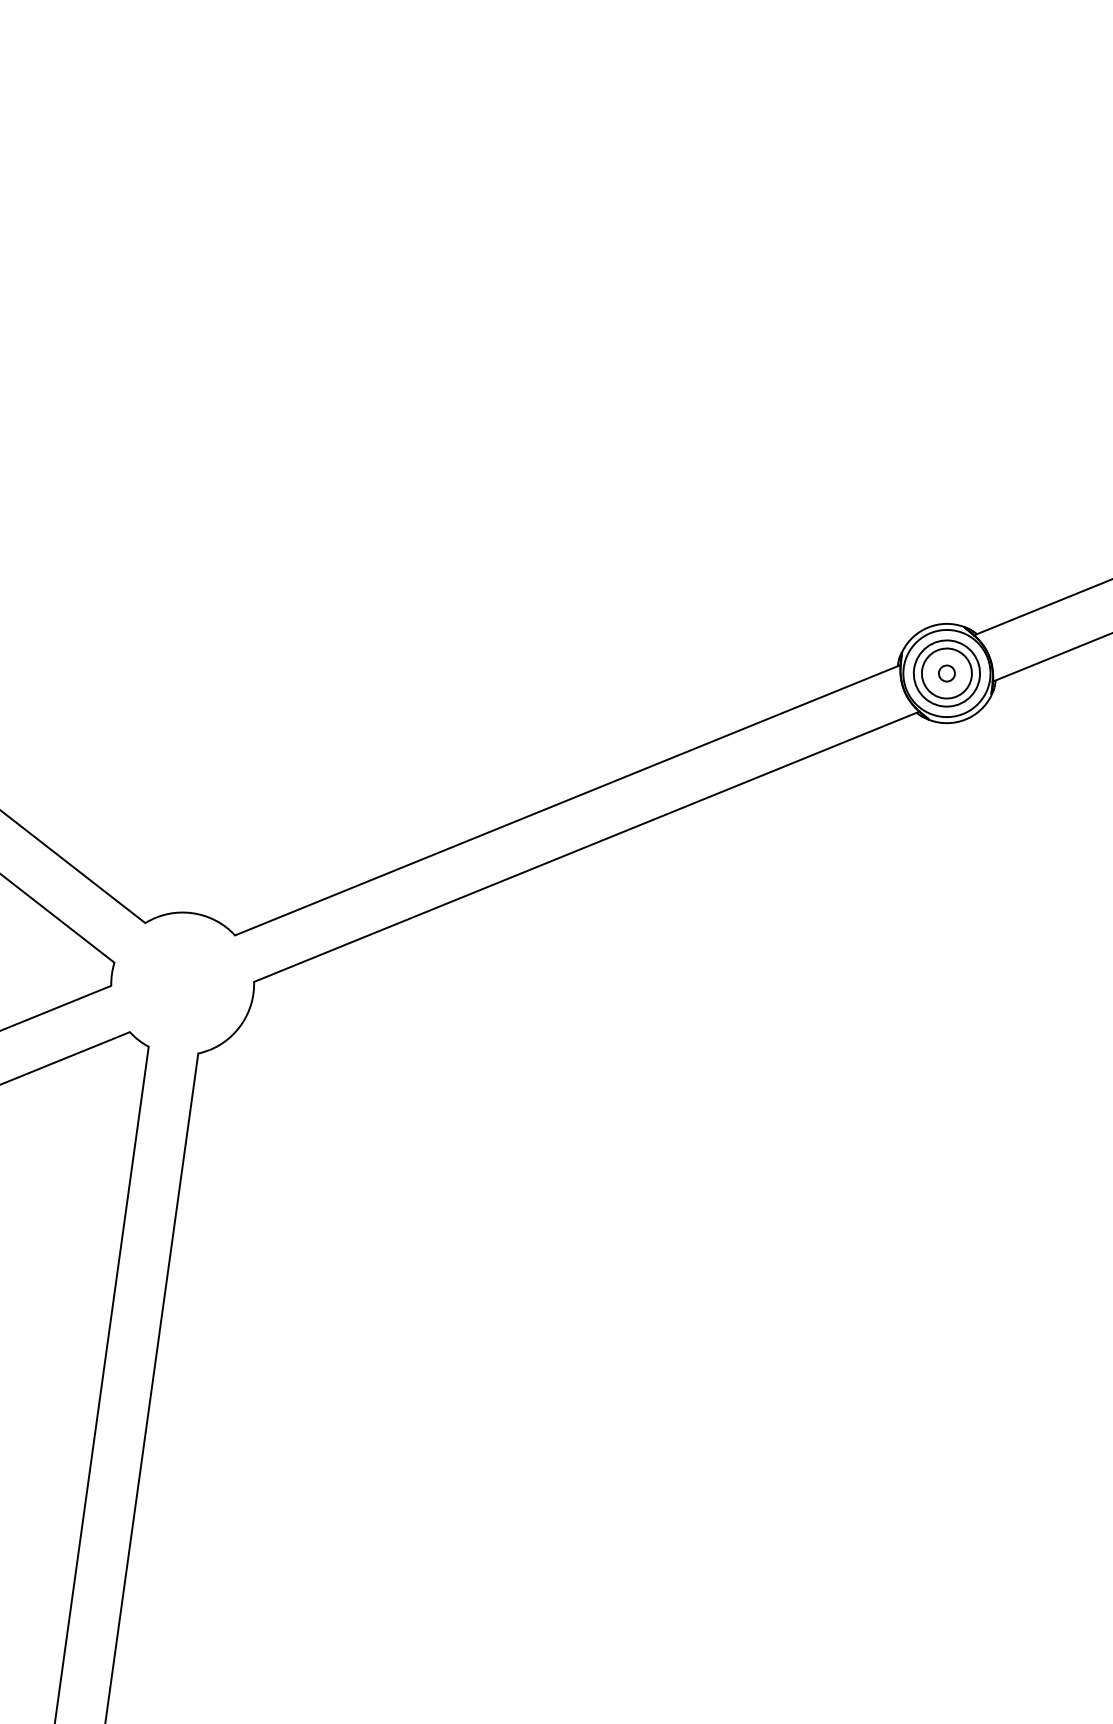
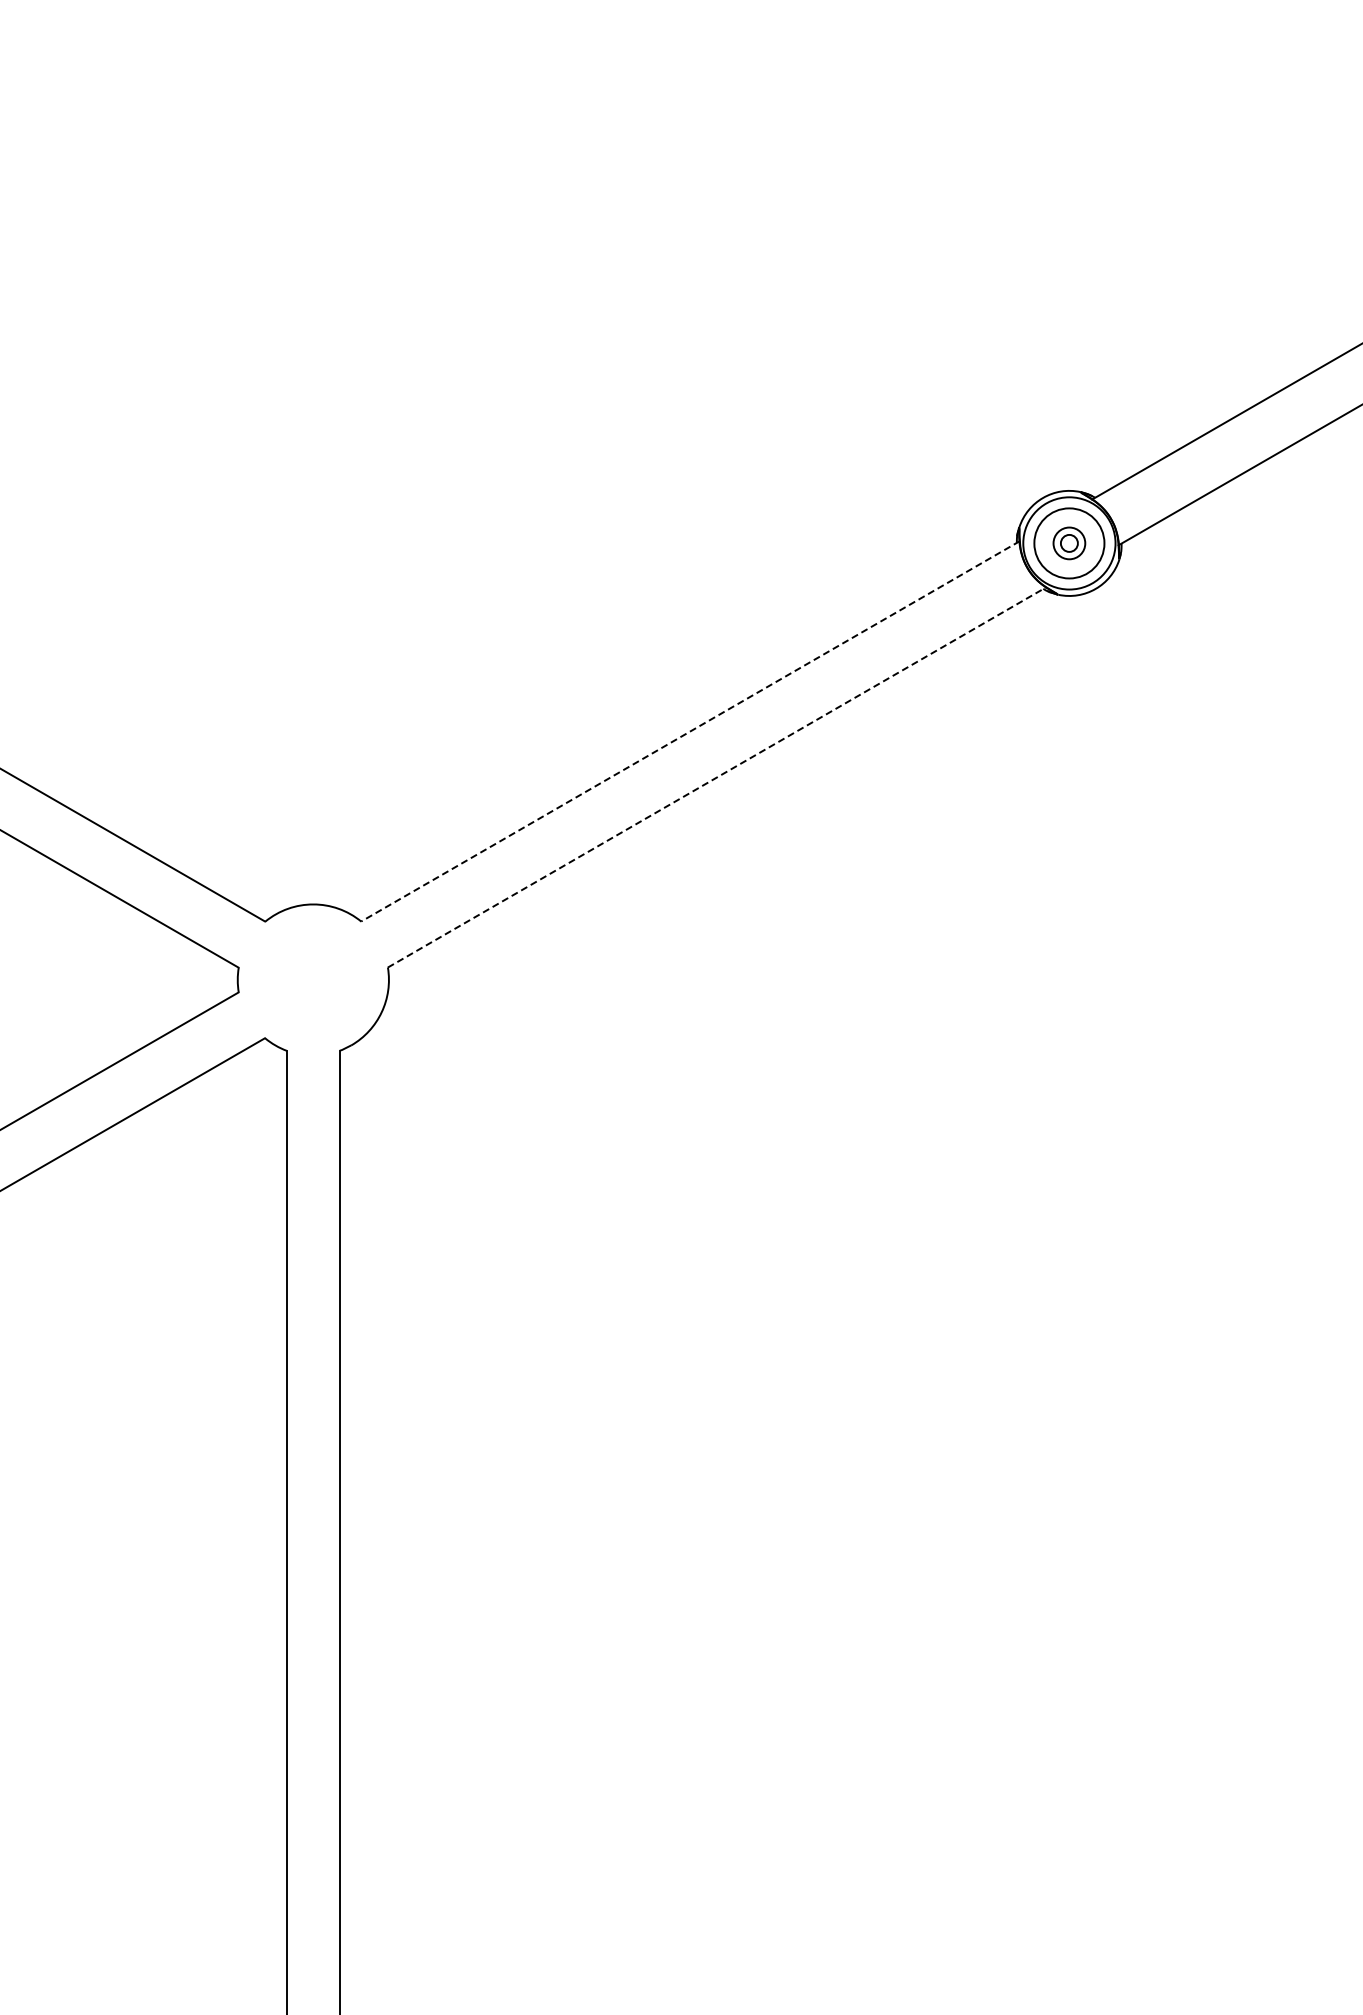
circle: (946, 672) -> (1068, 542), size x0.6
line: (567, 800) -> (690, 731), solid -> dashed
line: (587, 846) -> (717, 777), solid -> dashed

